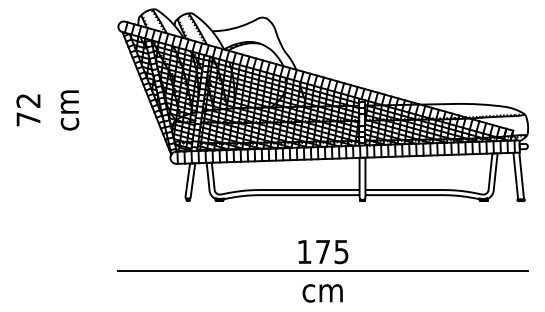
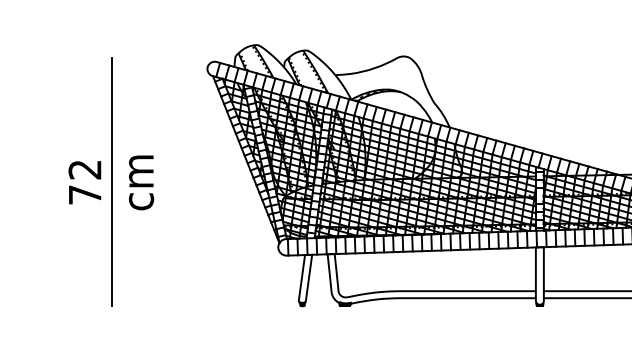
line: (47, 110) -> (110, 182), added

